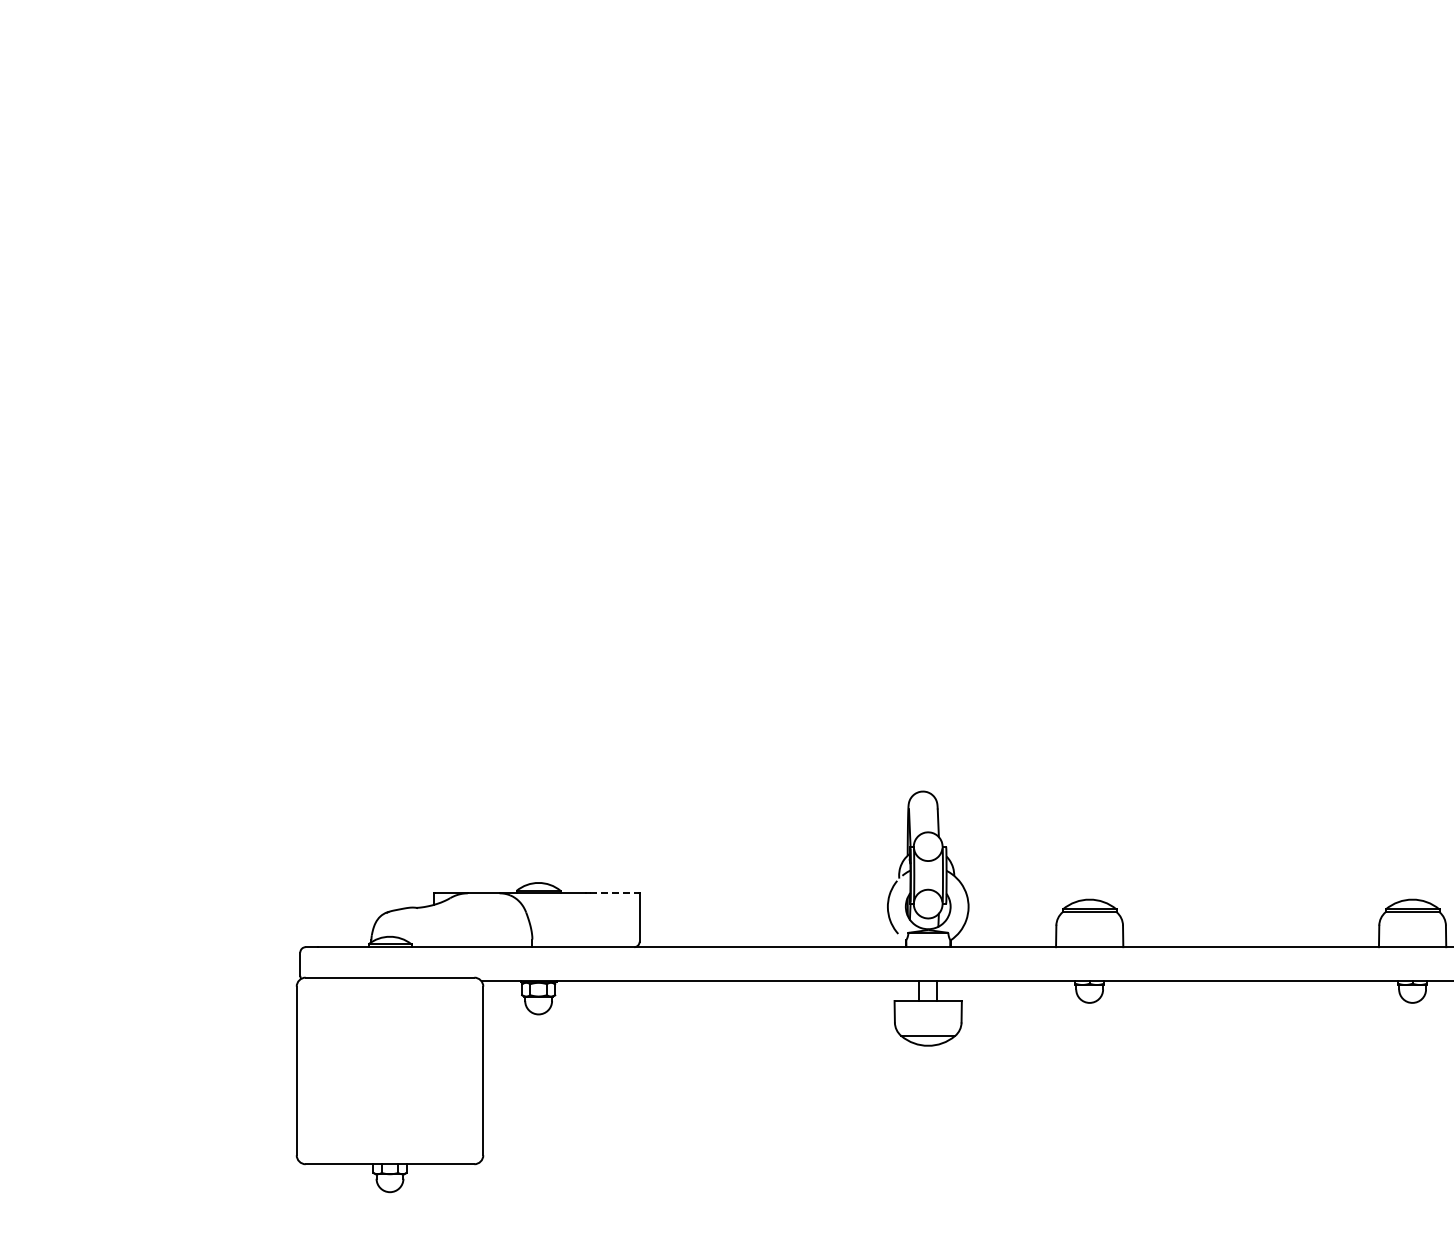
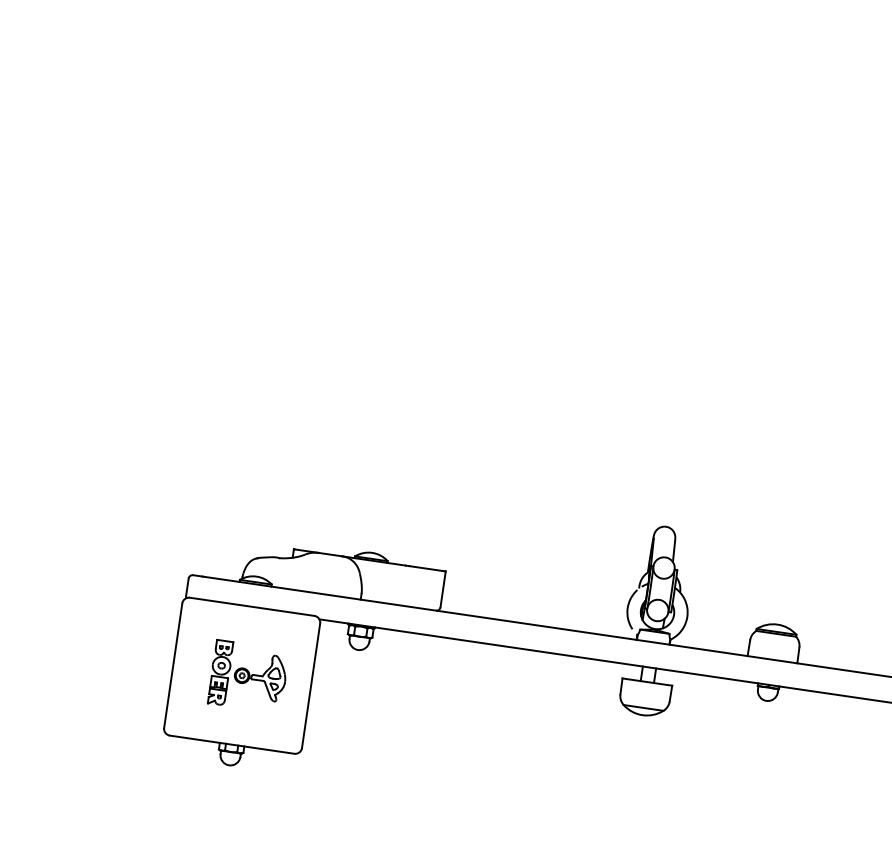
line: (615, 893) -> (427, 568), dashed -> solid
part: (398, 1071) -> (248, 677), added

